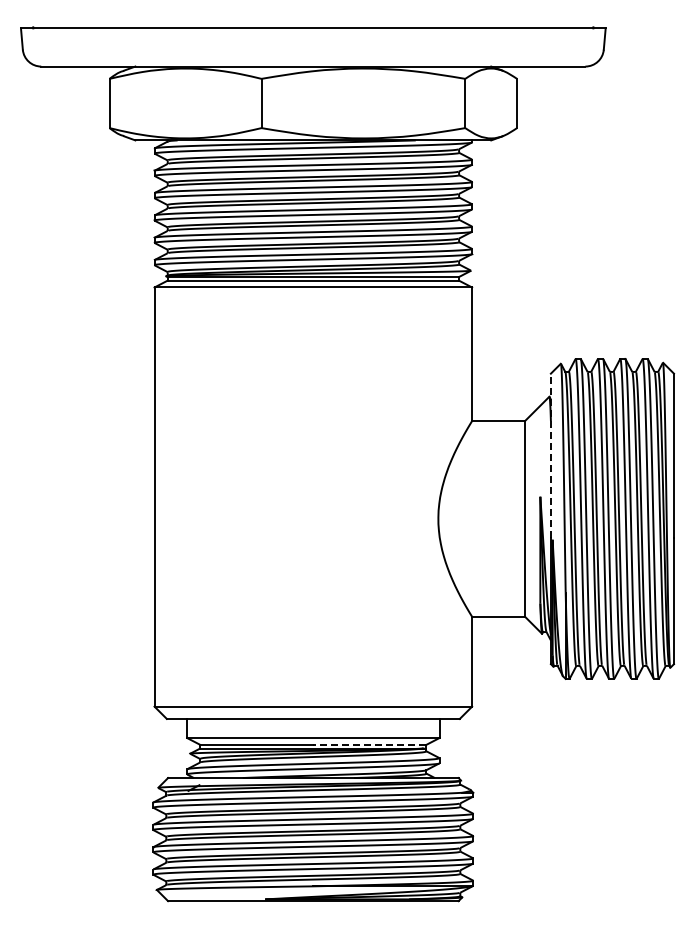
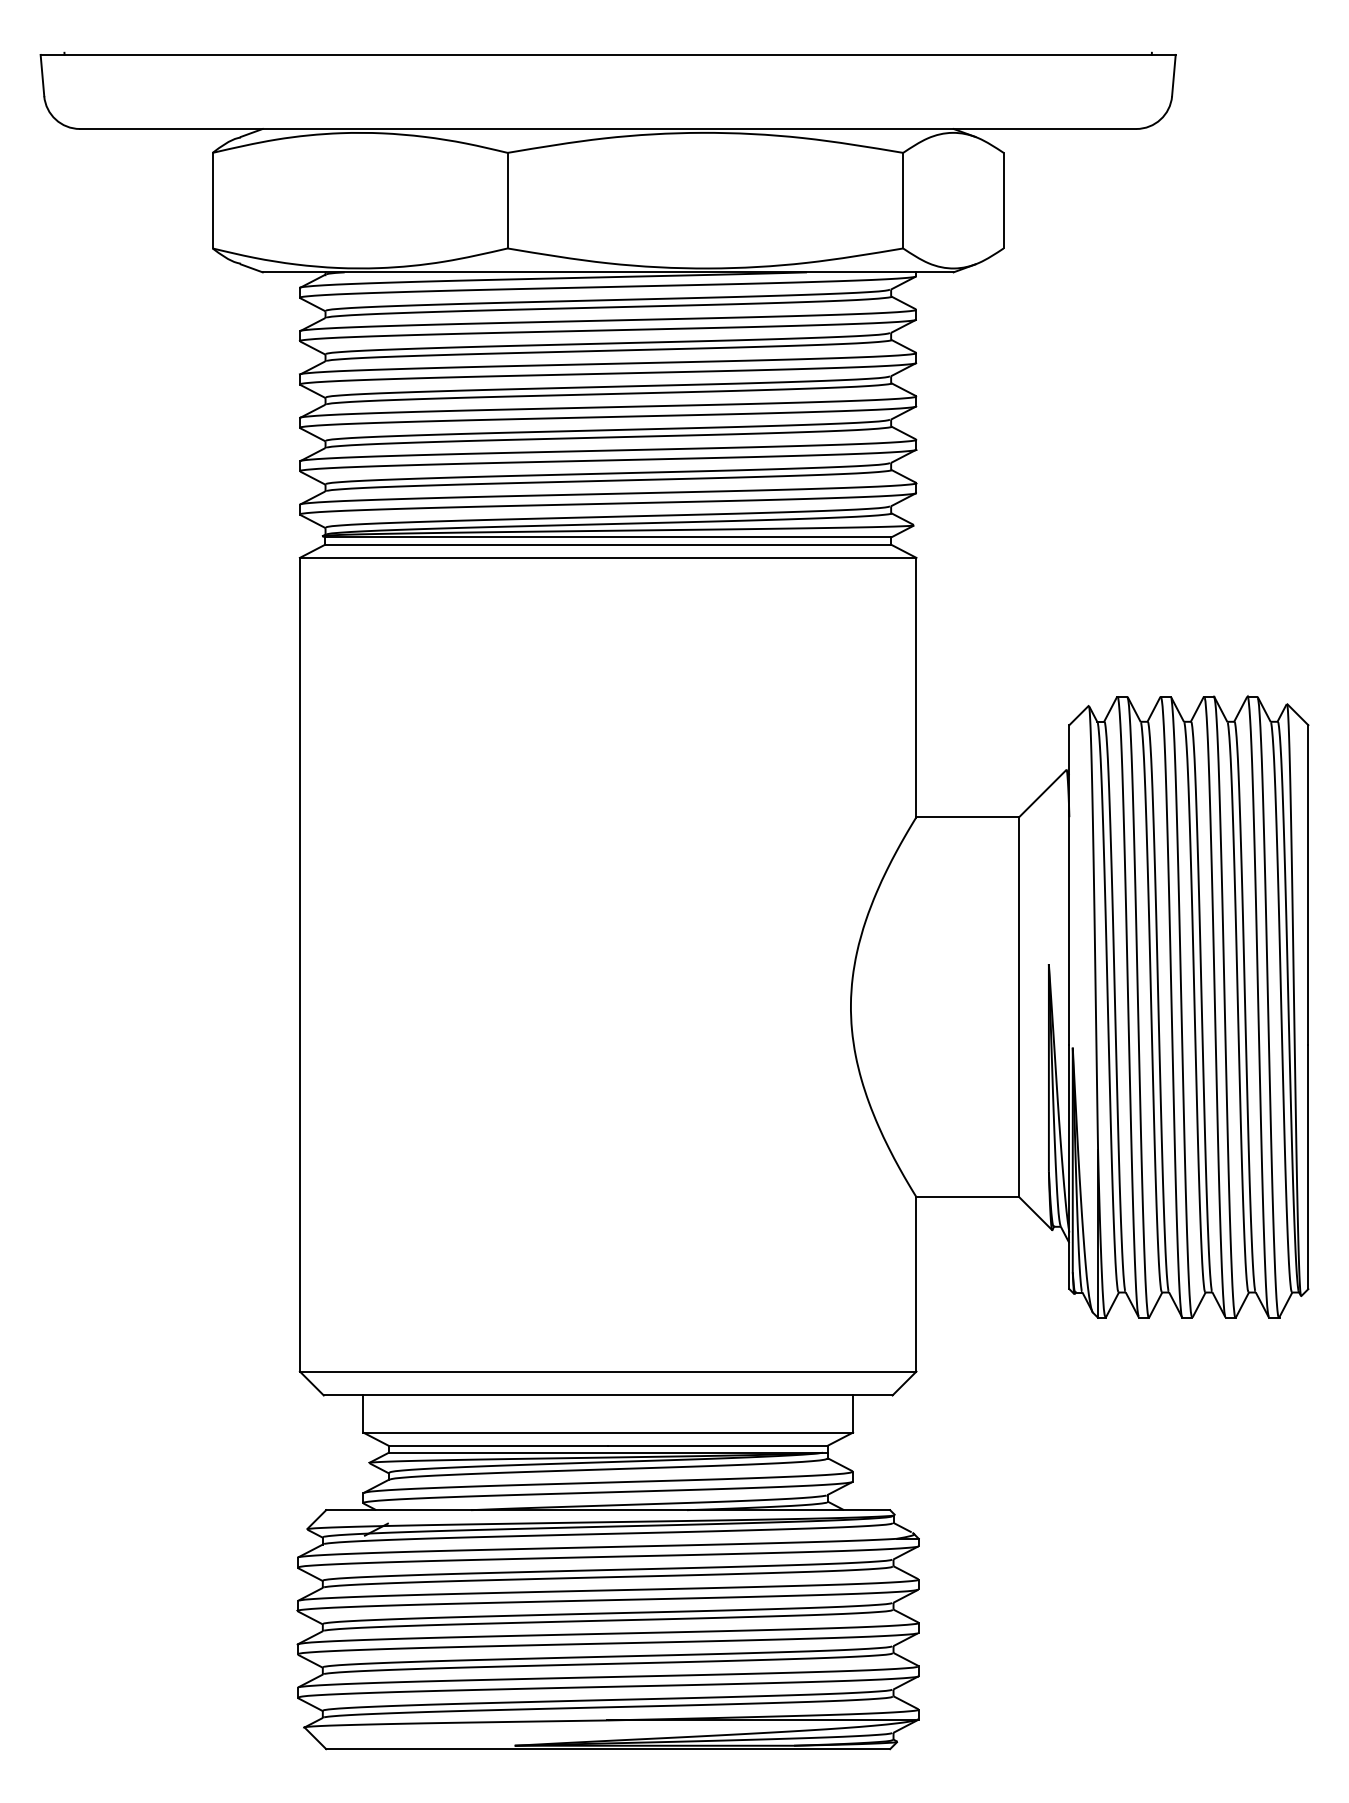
line: (550, 455) -> (1068, 884), dashed -> solid
line: (369, 744) -> (717, 1445), dashed -> solid

